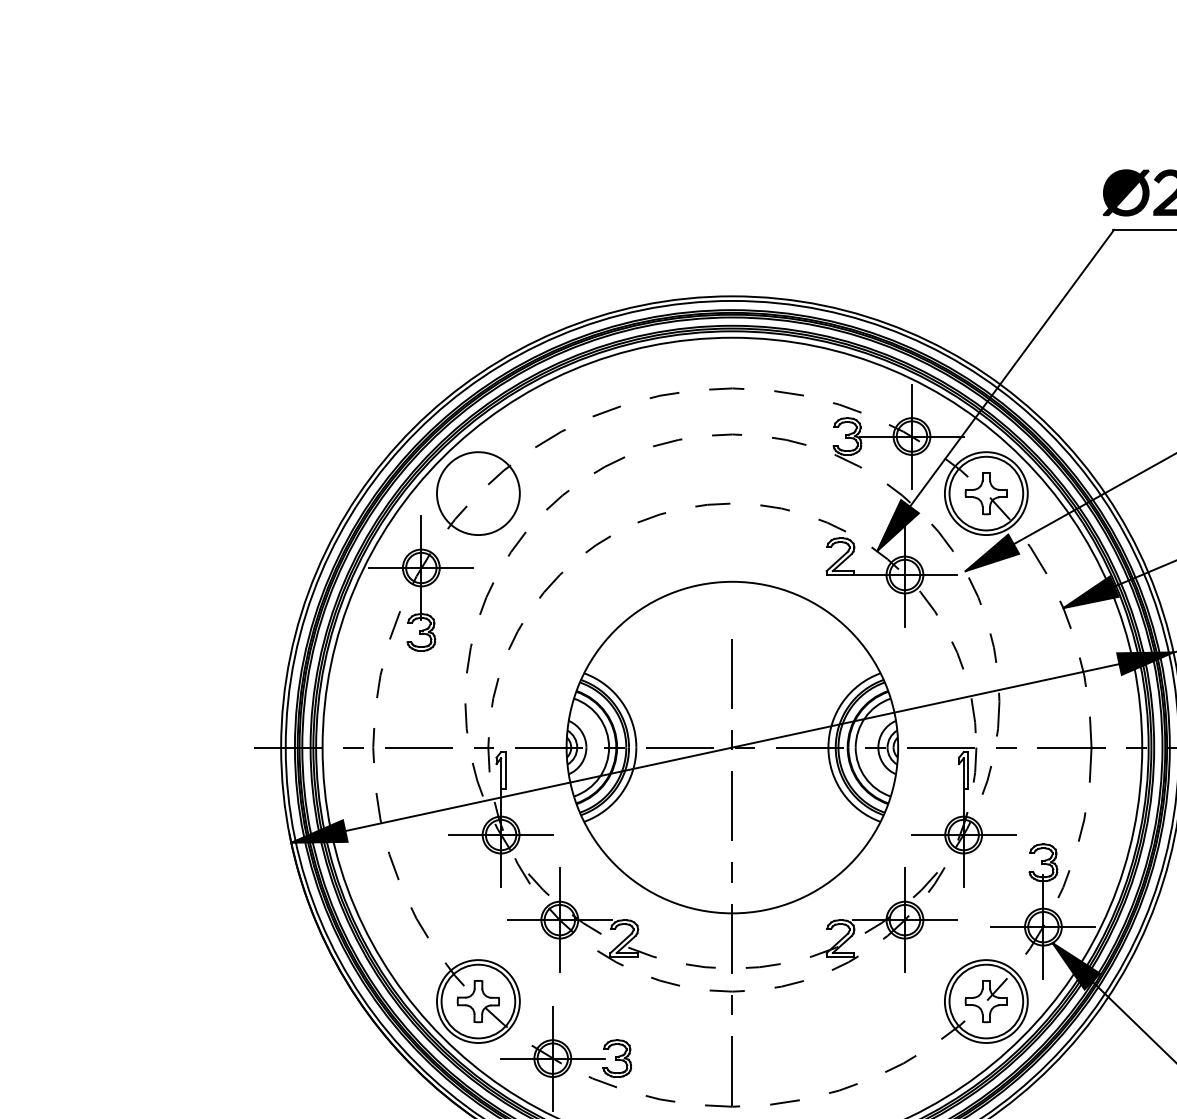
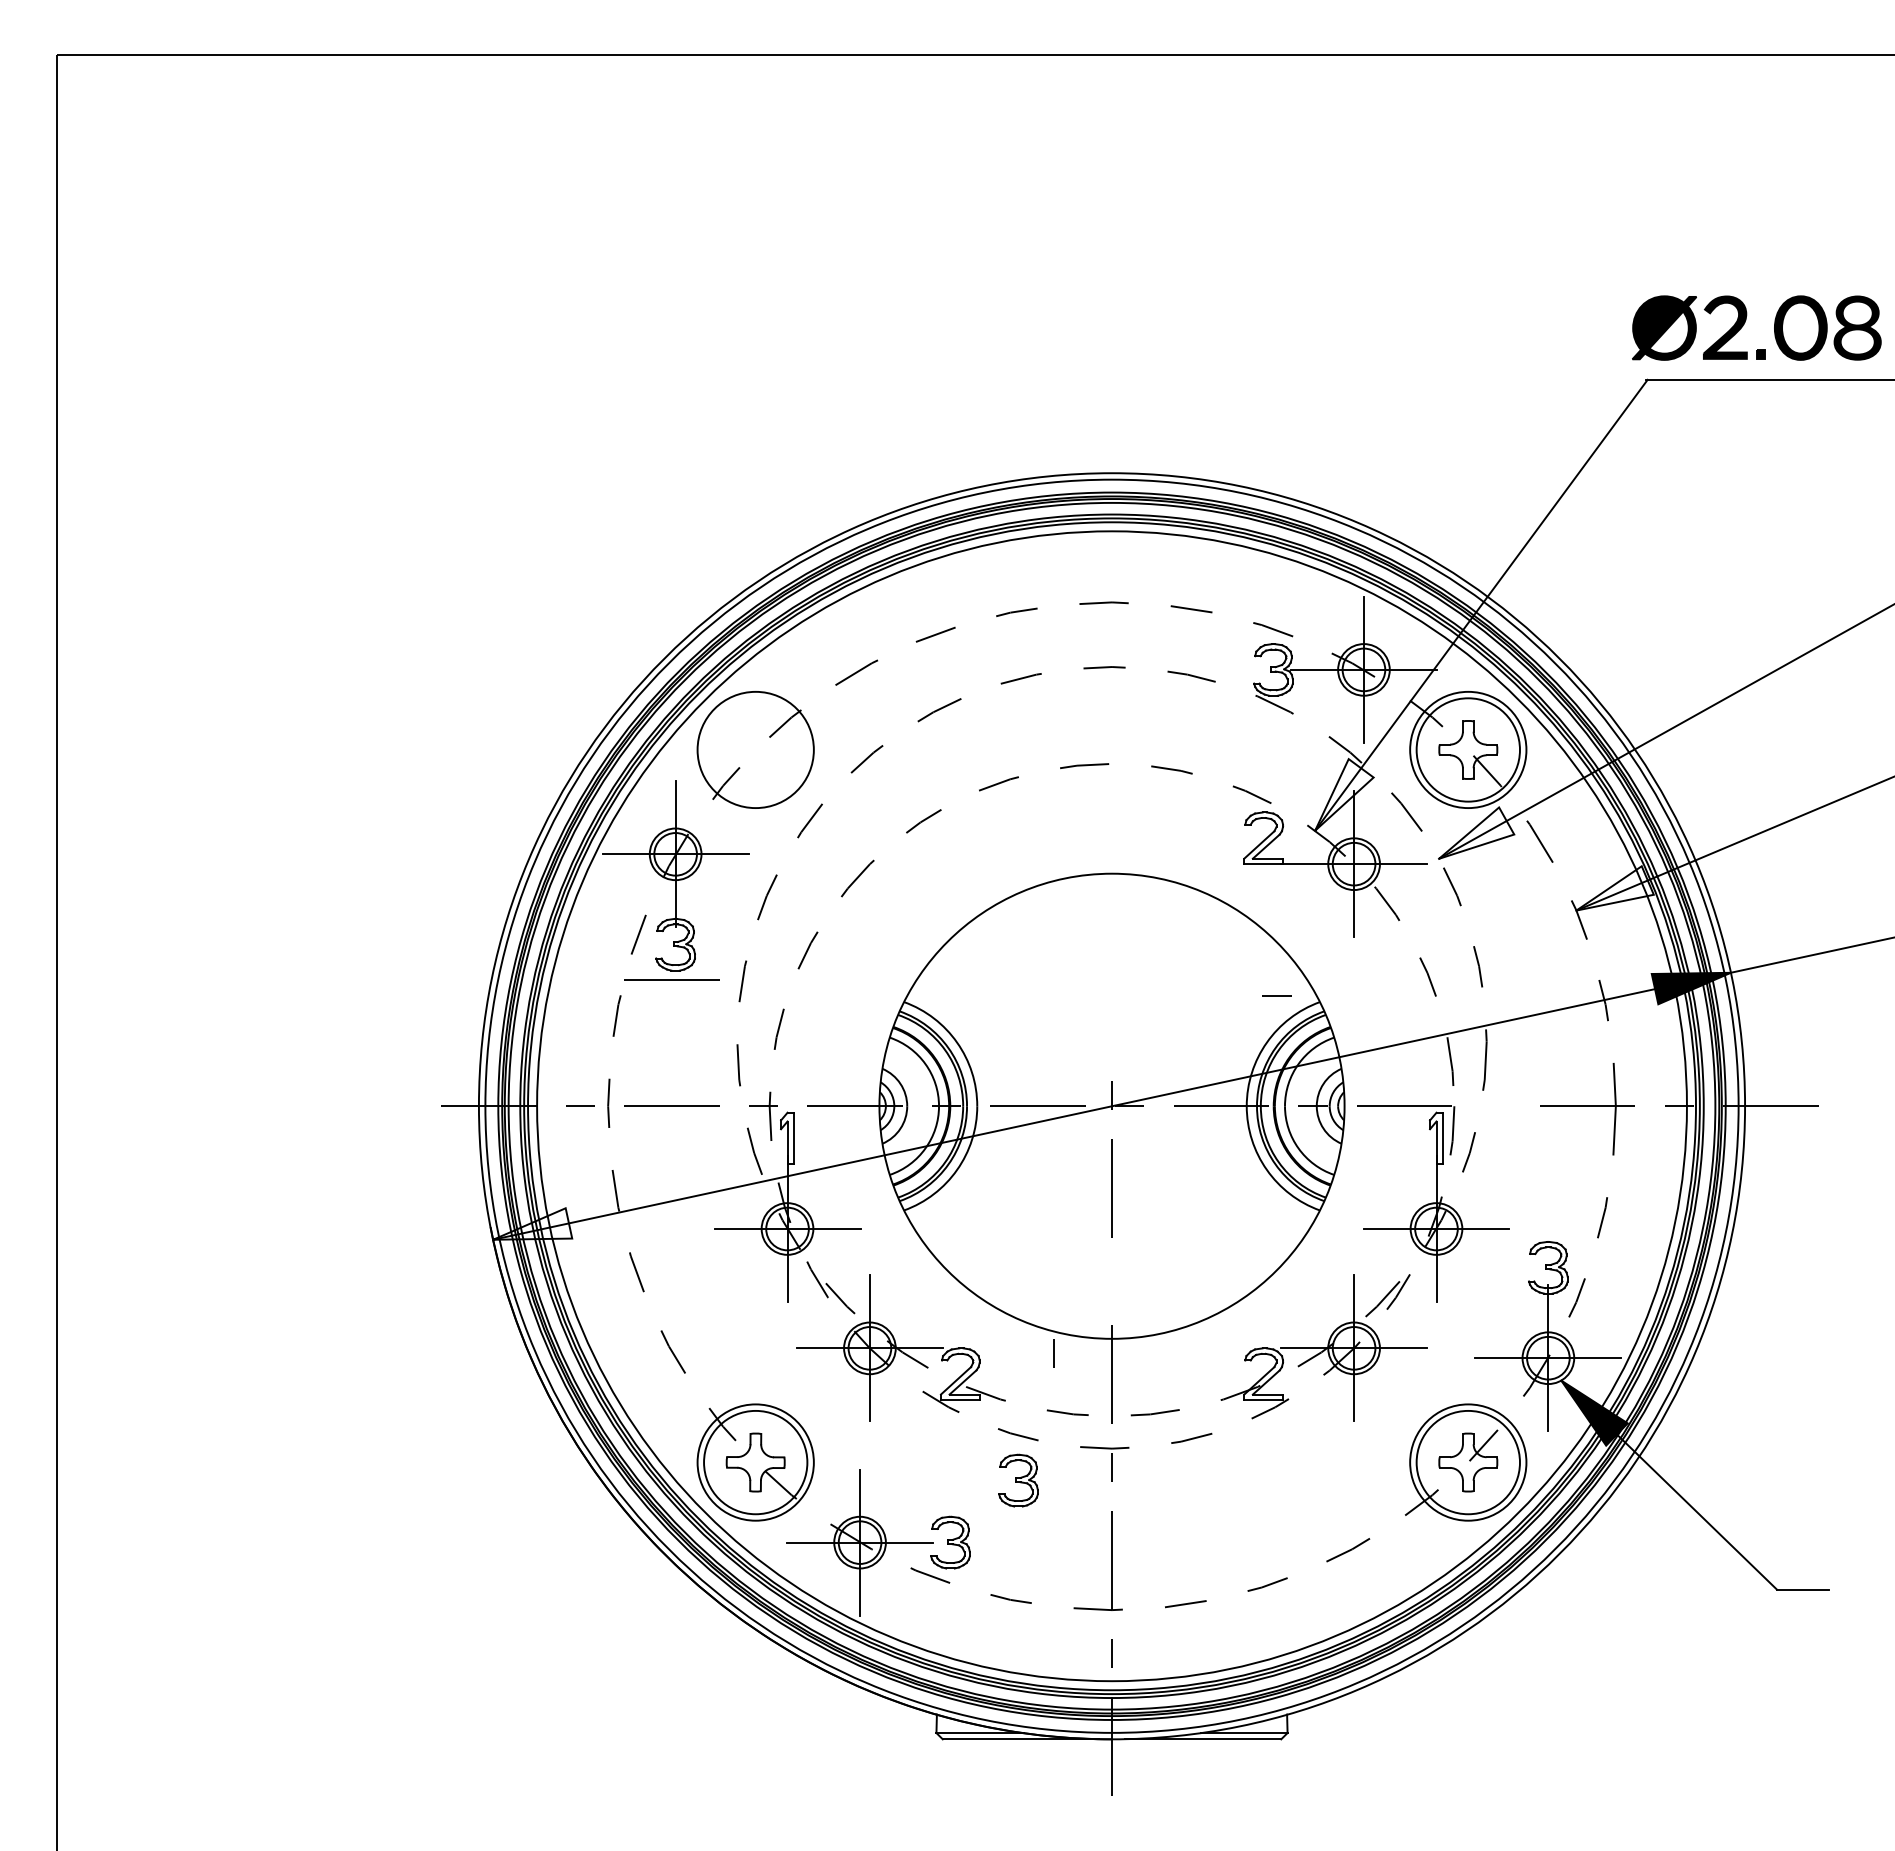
fill: (898, 525) -> (1344, 794), removed
fill: (992, 552) -> (1476, 832), removed
fill: (1090, 592) -> (1614, 888), removed
line: (418, 657) -> (671, 979), added
line: (732, 673) -> (1111, 1002), removed
line: (1006, 747) -> (1277, 995), moved
fill: (319, 831) -> (532, 1223), removed
line: (732, 872) -> (1053, 1353), moved
part: (665, 1014) -> (1018, 1480), added

